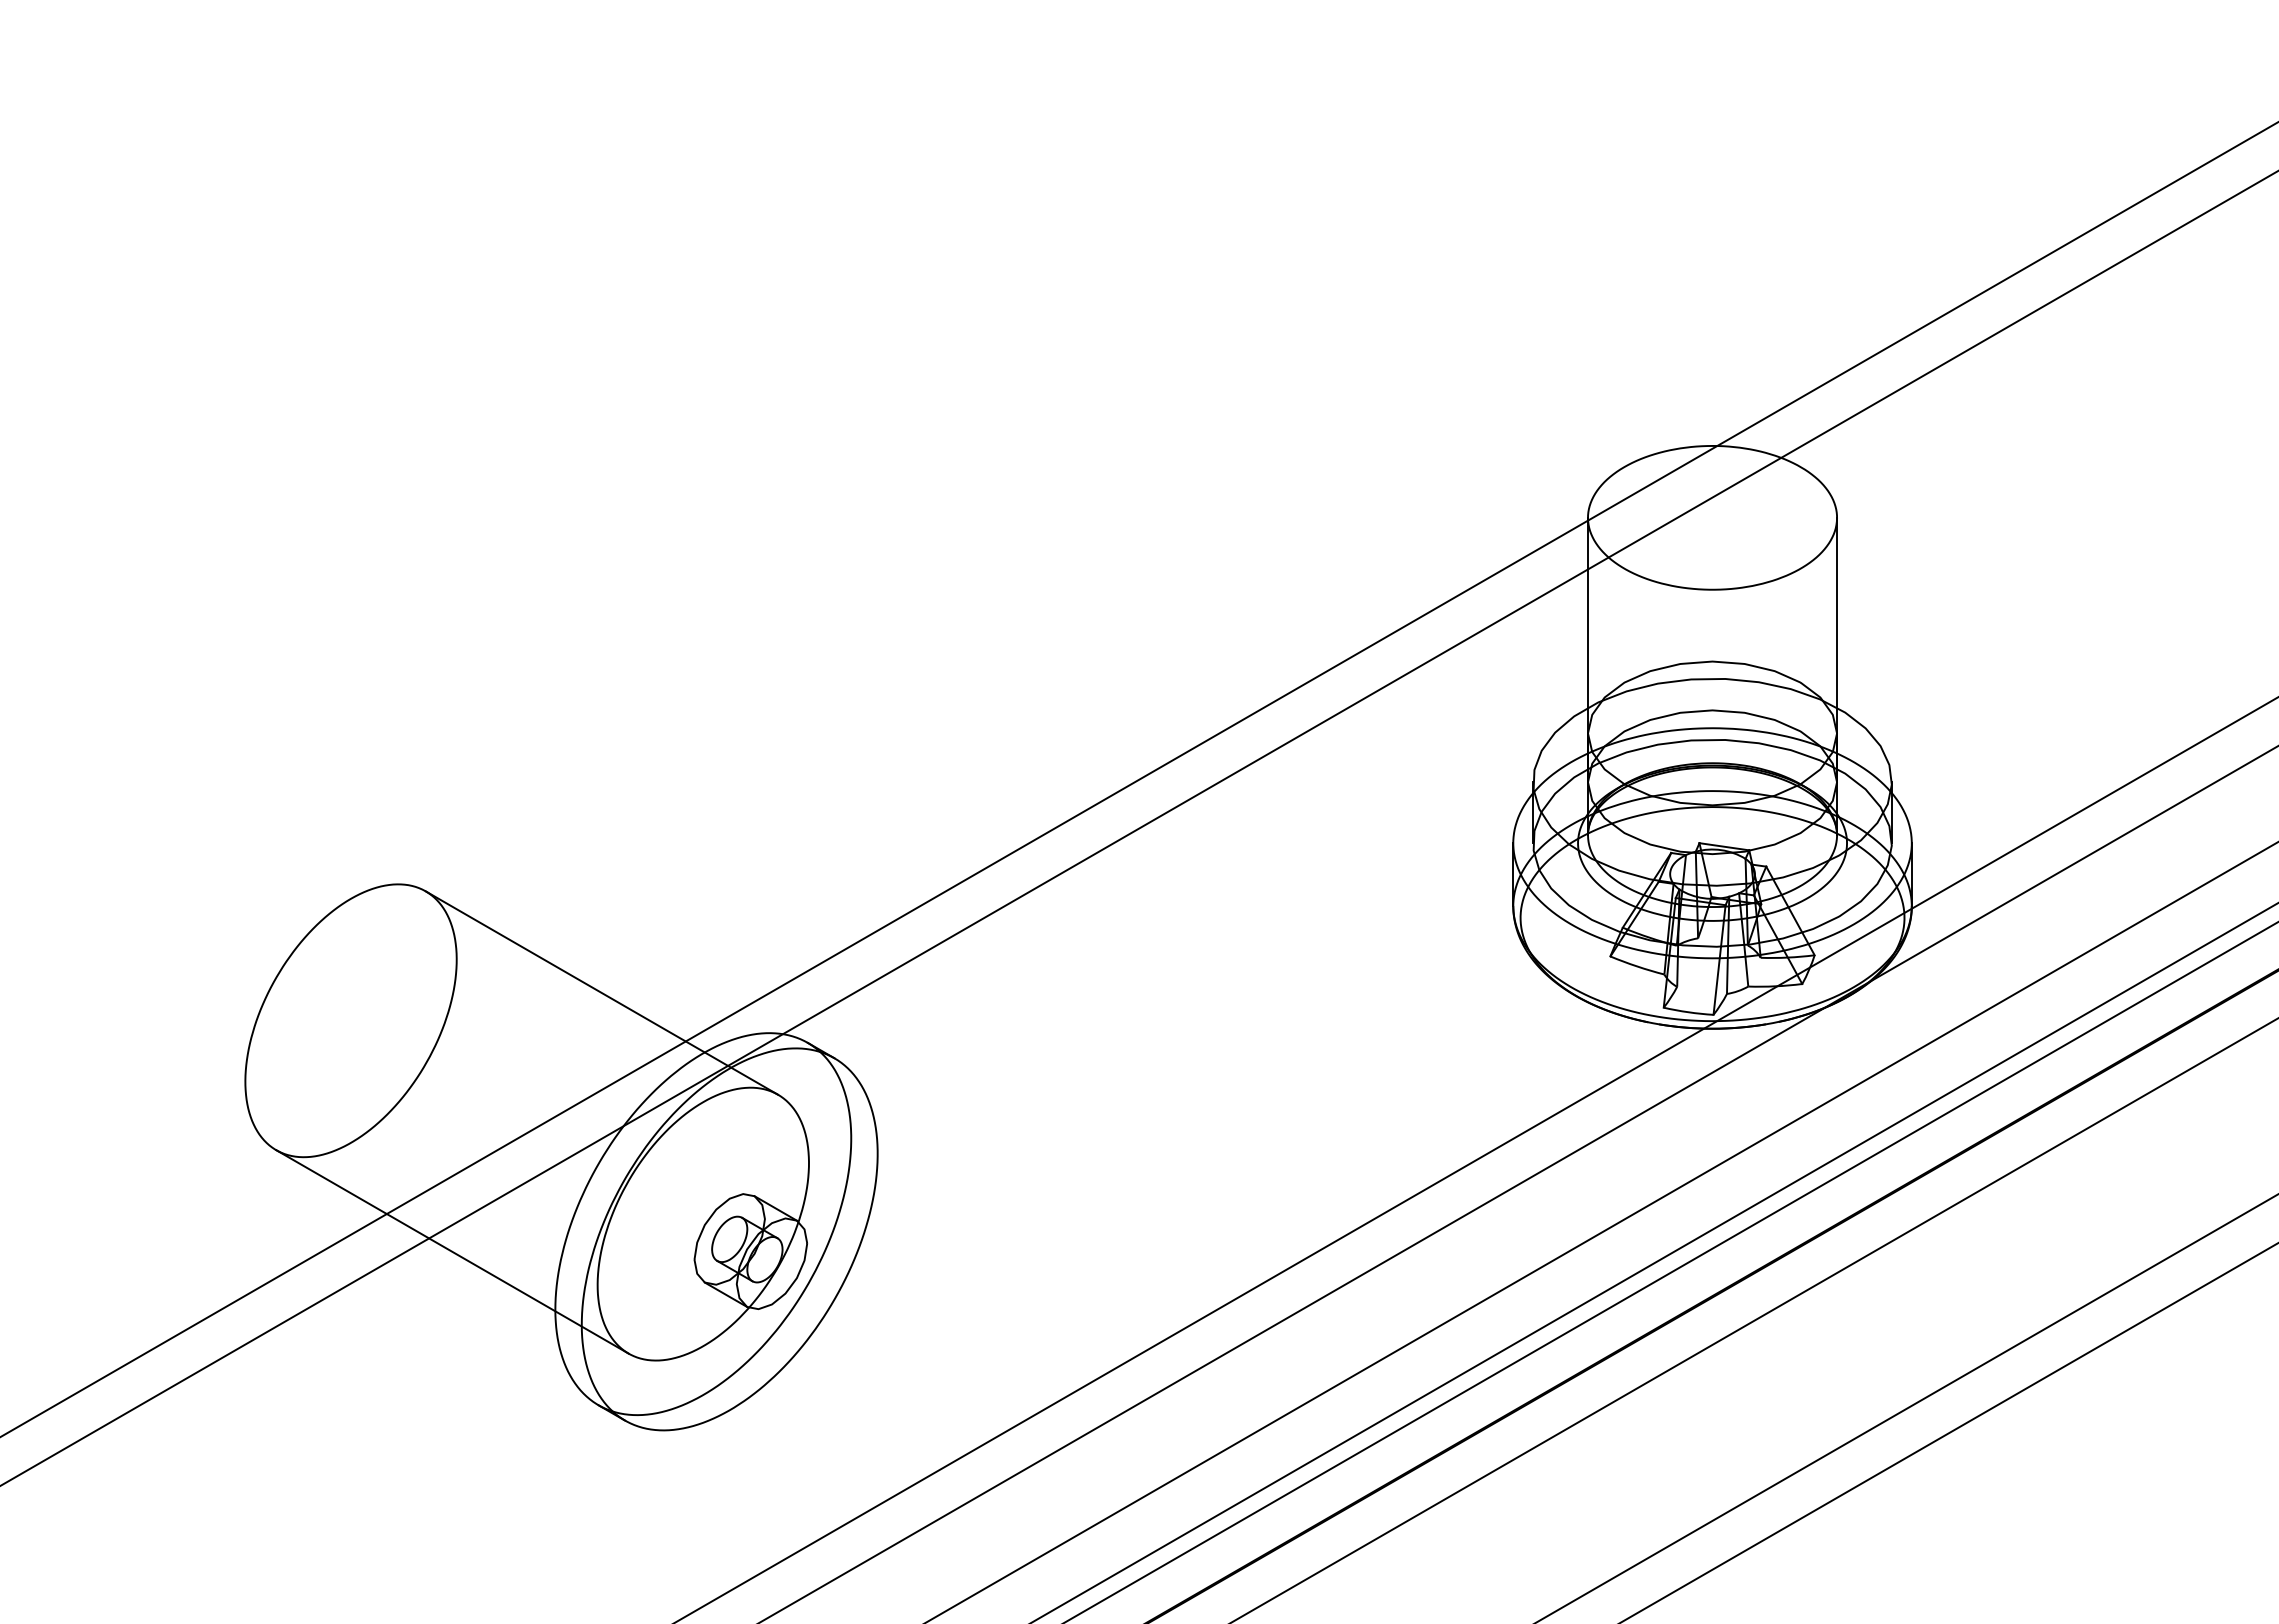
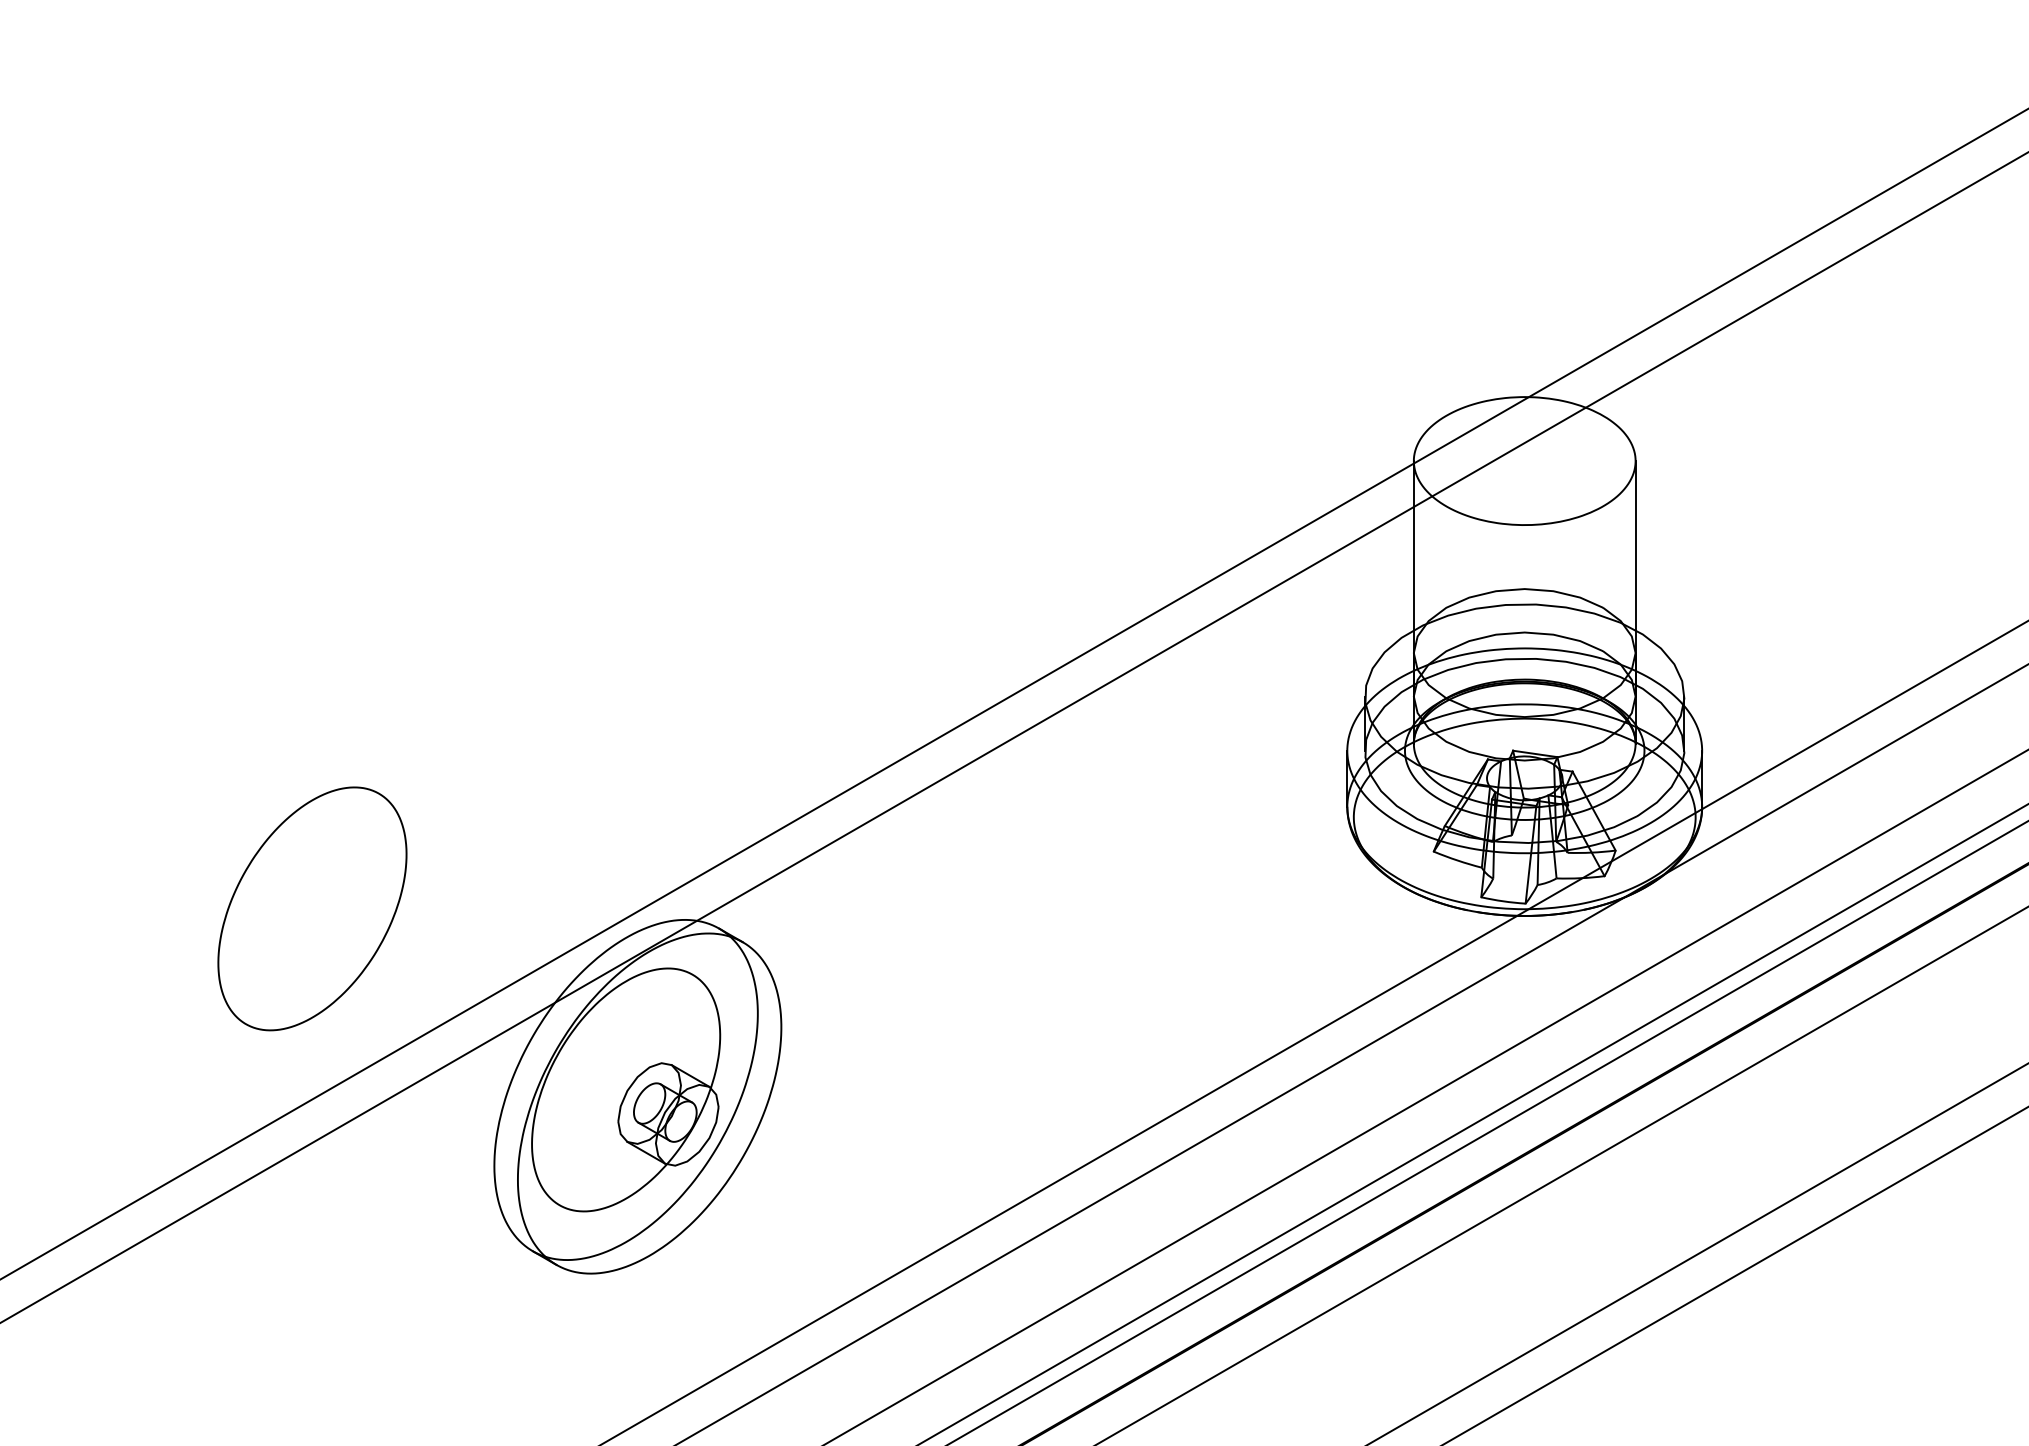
line: (601, 992) -> (535, 883), removed
line: (452, 1251) -> (402, 1114), removed

